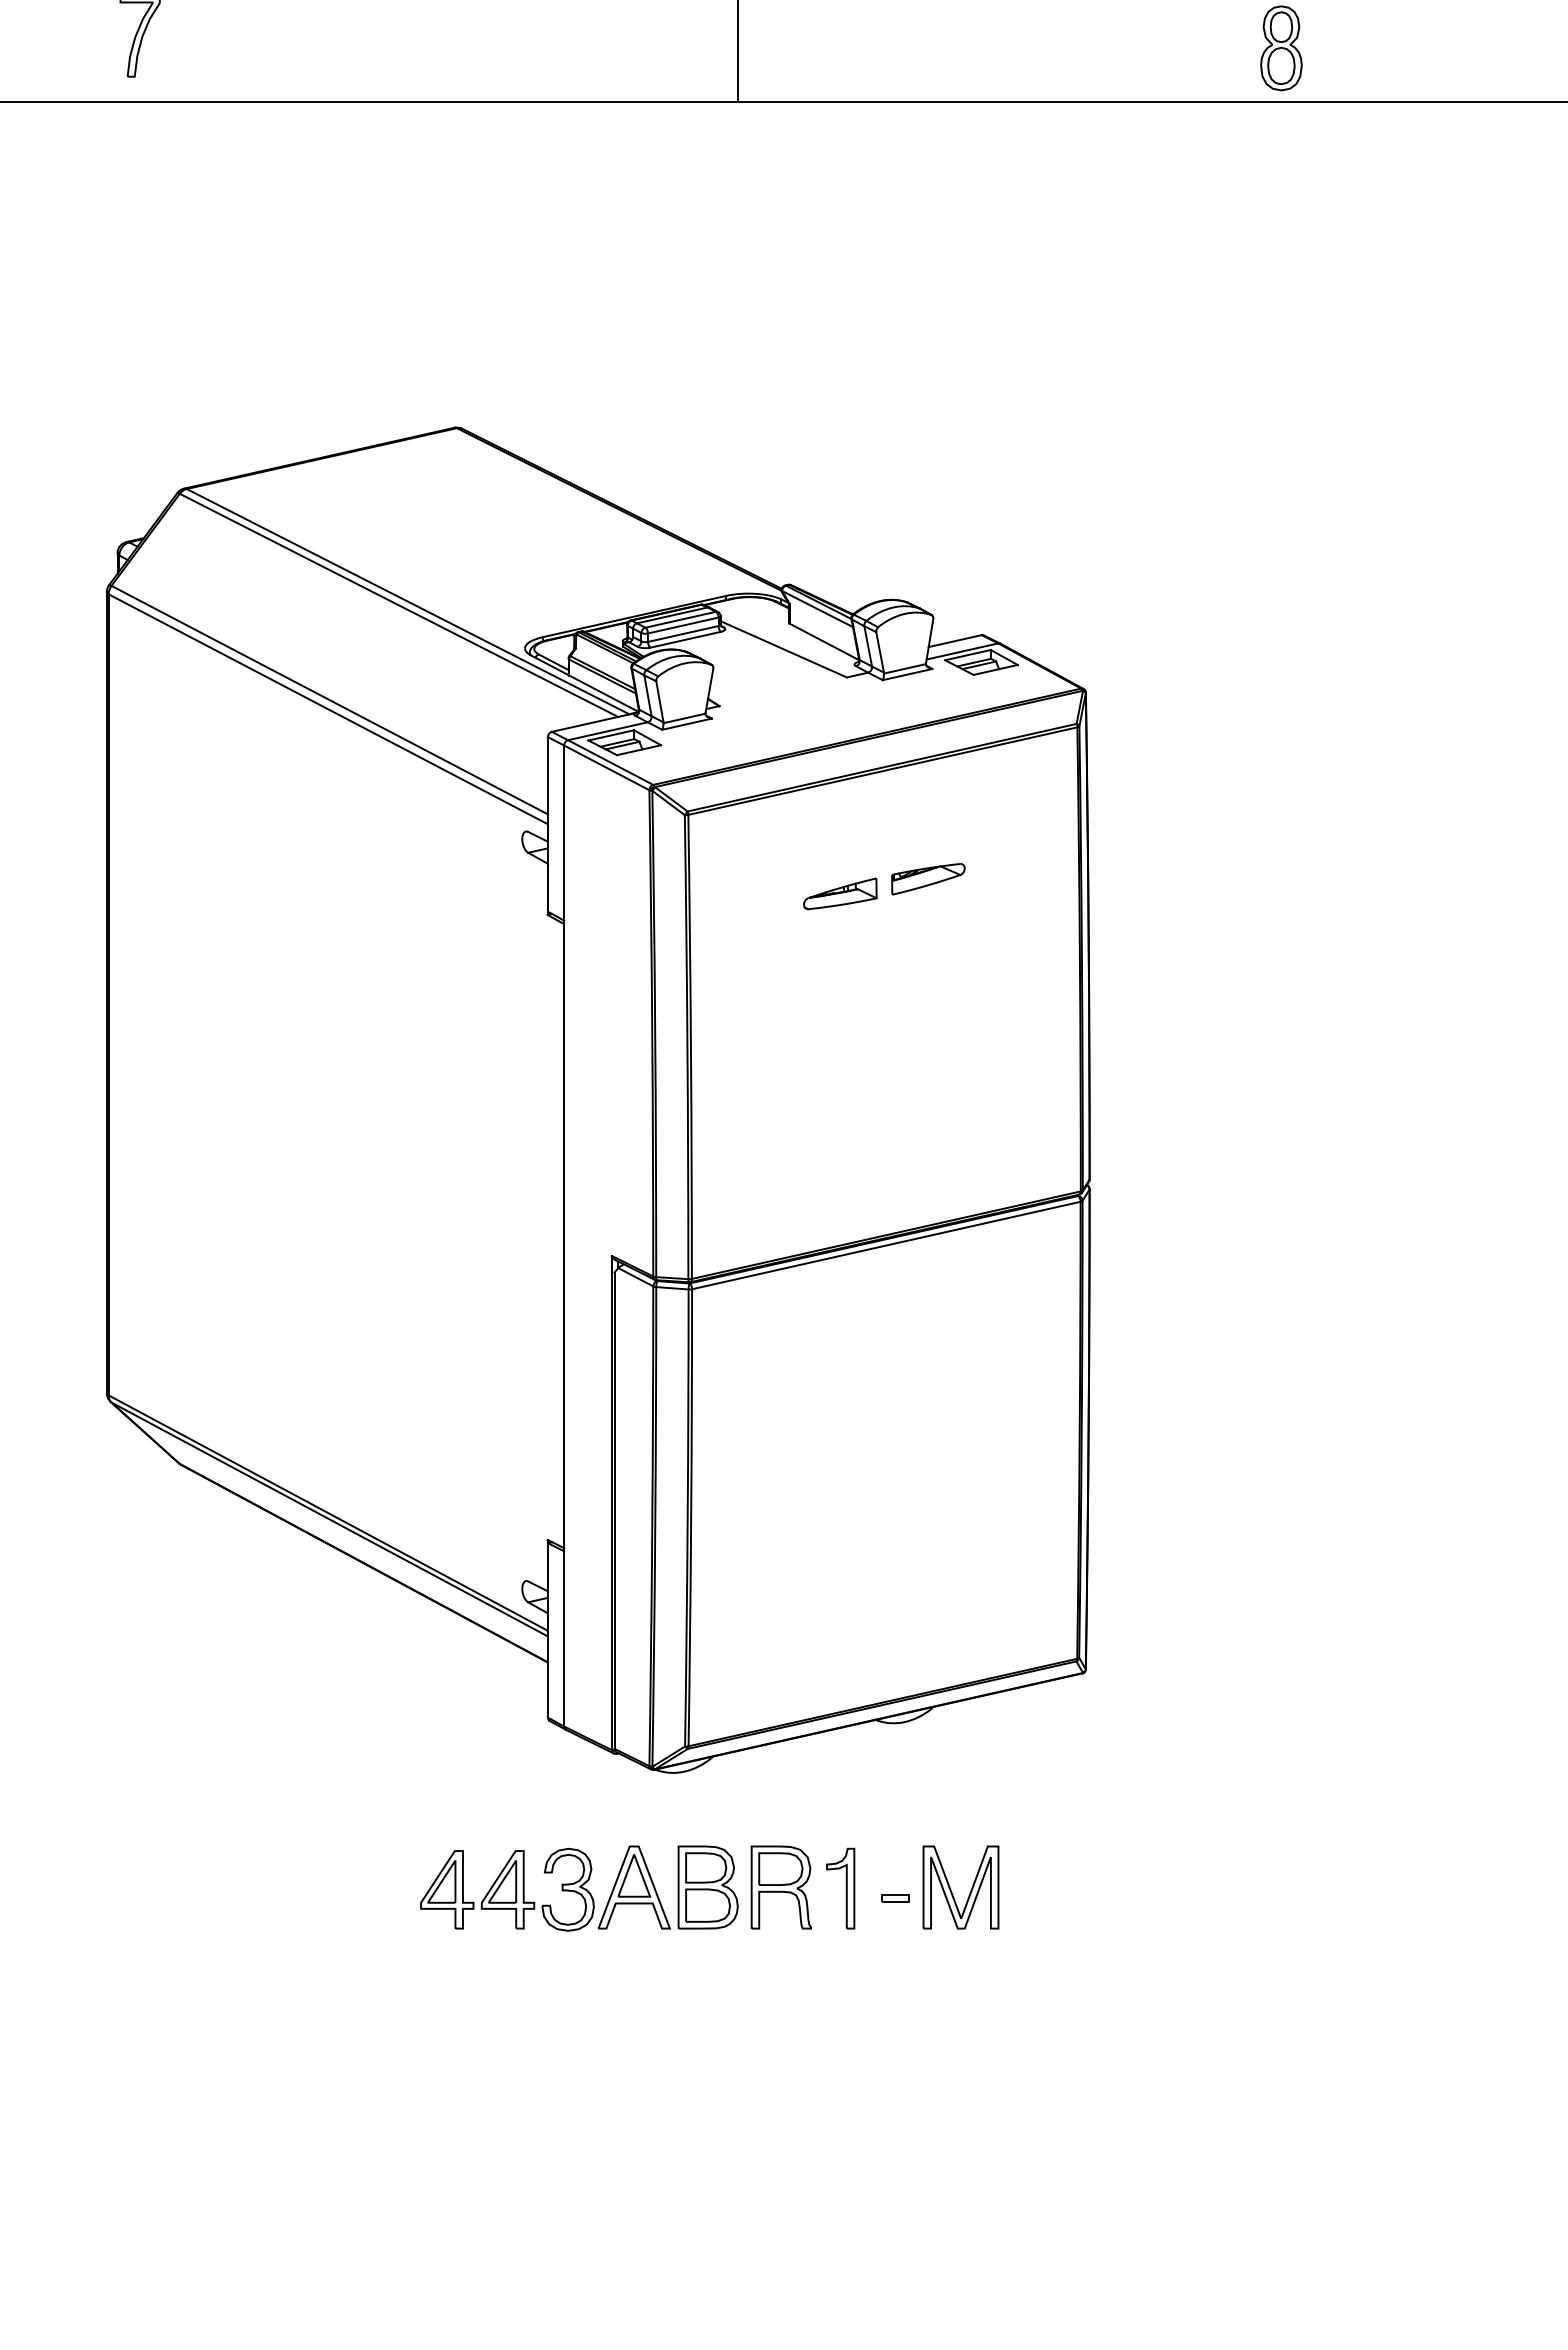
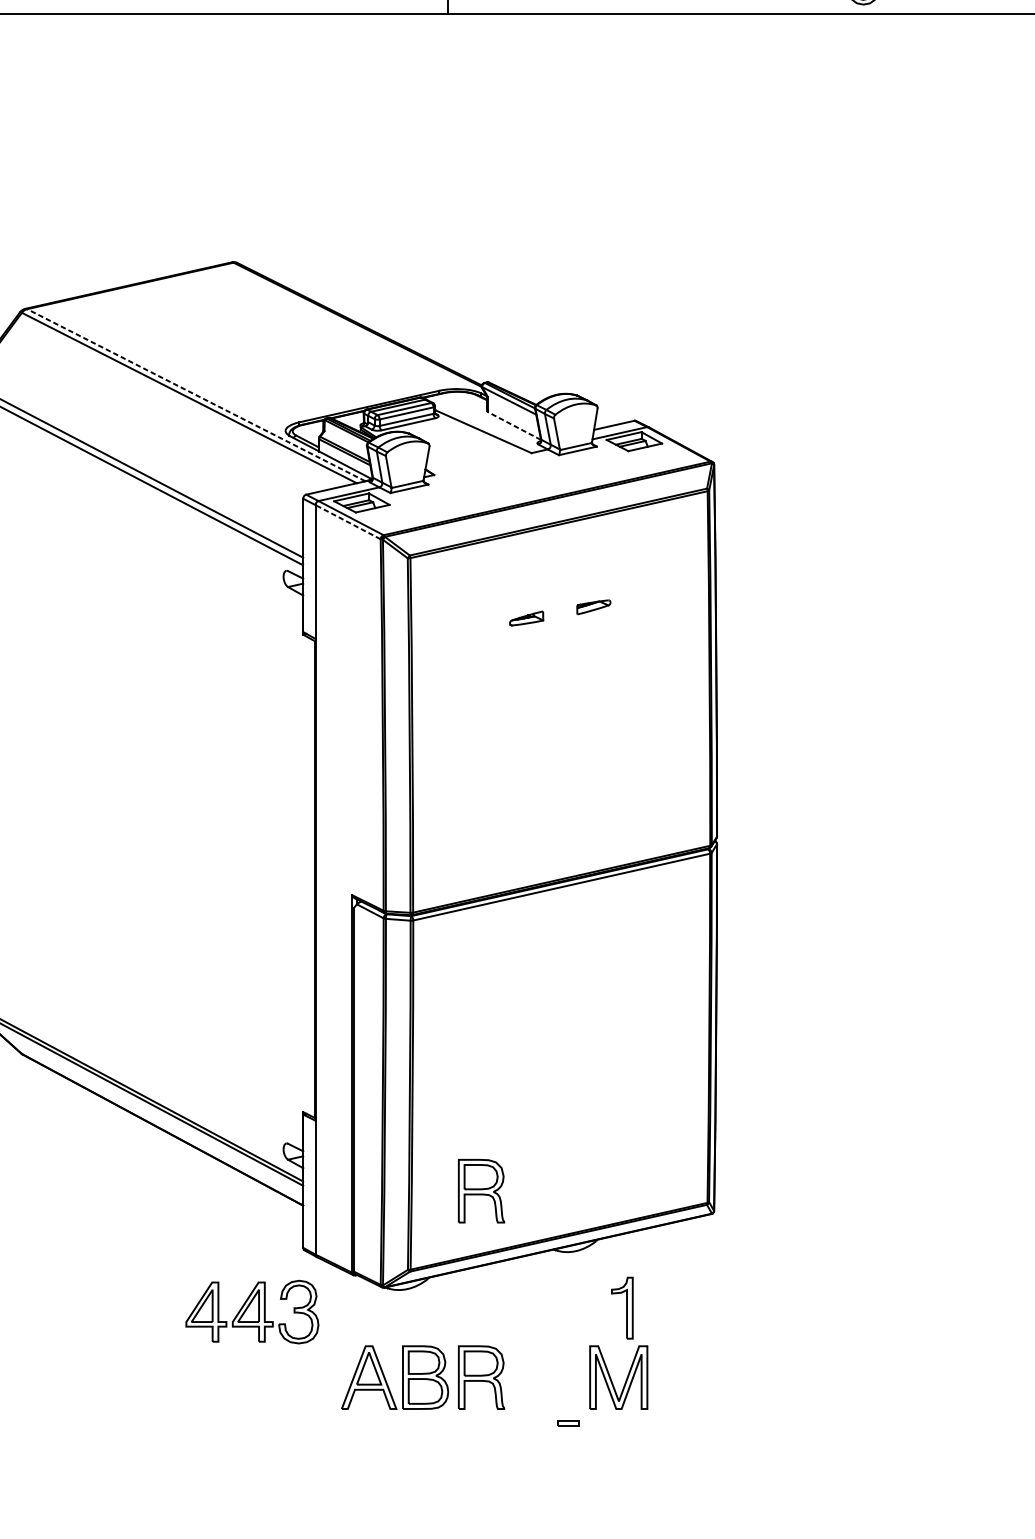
line: (407, 601) -> (195, 395), solid -> dashed
line: (824, 641) -> (514, 425), solid -> dashed
line: (606, 767) -> (347, 521), solid -> dashed
part: (928, 879) -> (593, 607), size x0.6
part: (840, 893) -> (526, 618), size x0.6
part: (780, 1643) -> (480, 1191), added
part: (840, 1888) -> (622, 1308), moved
part: (507, 1889) -> (252, 1311), moved
part: (895, 1898) -> (568, 1423), moved

